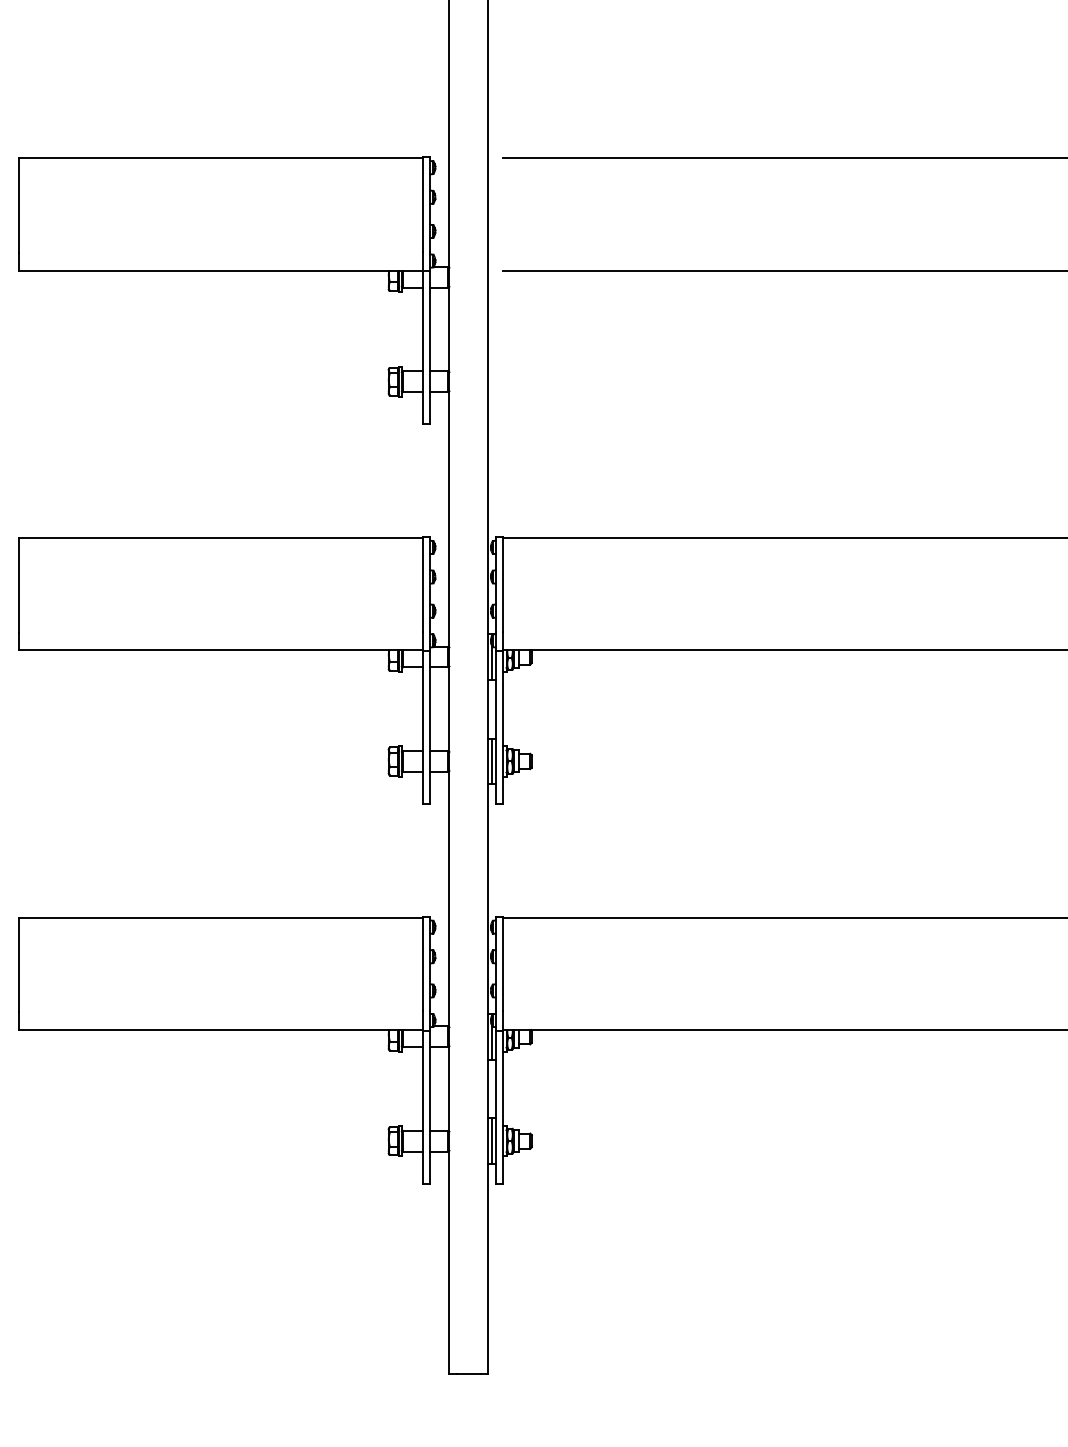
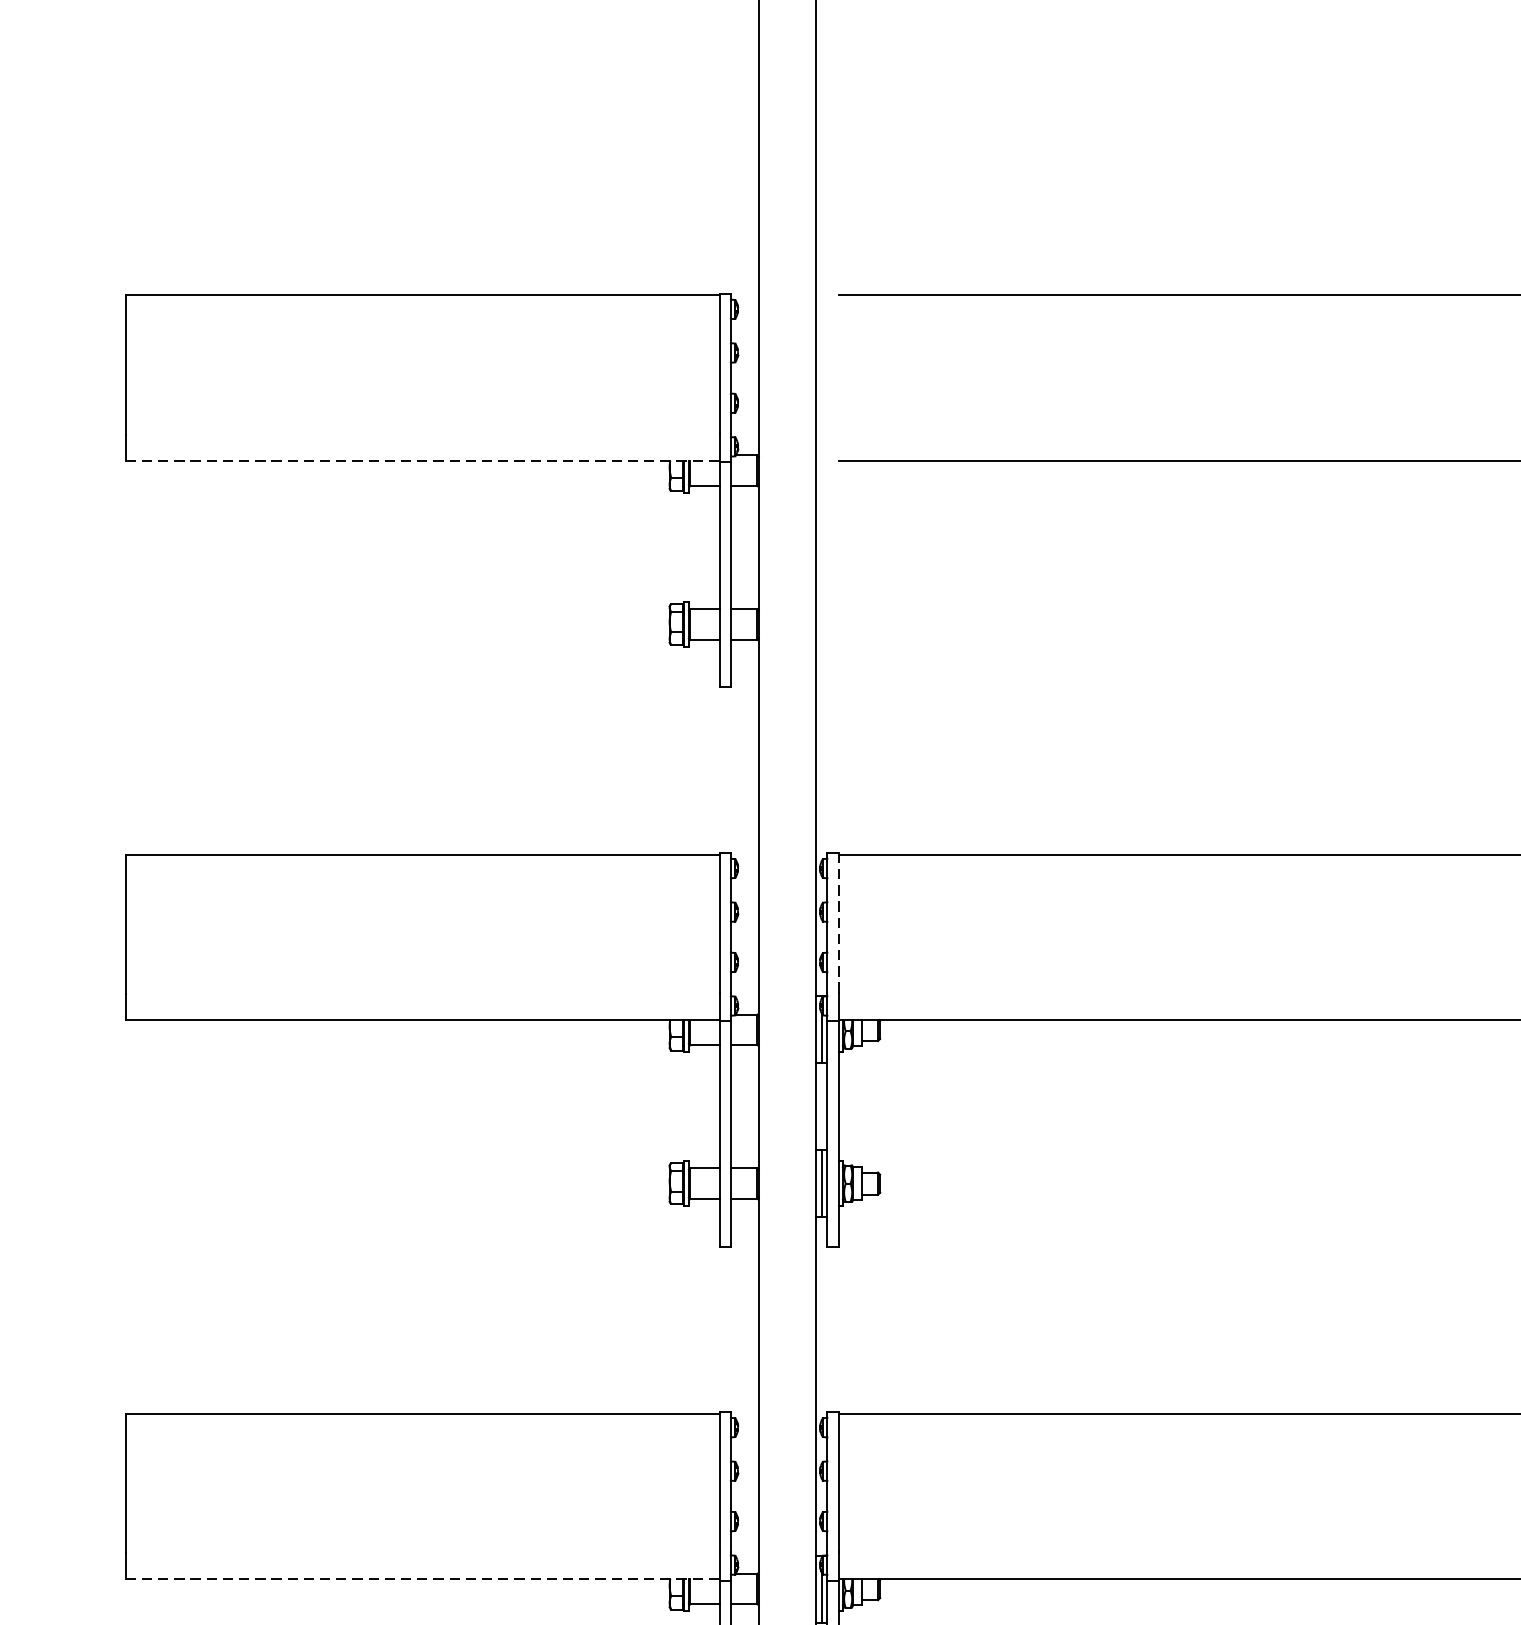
line: (221, 270) -> (423, 460), solid -> dashed
line: (503, 583) -> (838, 921), solid -> dashed
line: (221, 1030) -> (423, 1579), solid -> dashed

